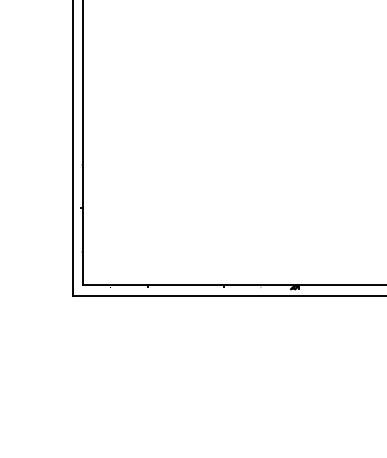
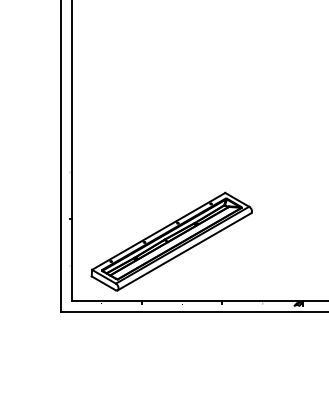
part: (176, 229) -> (171, 241), added

